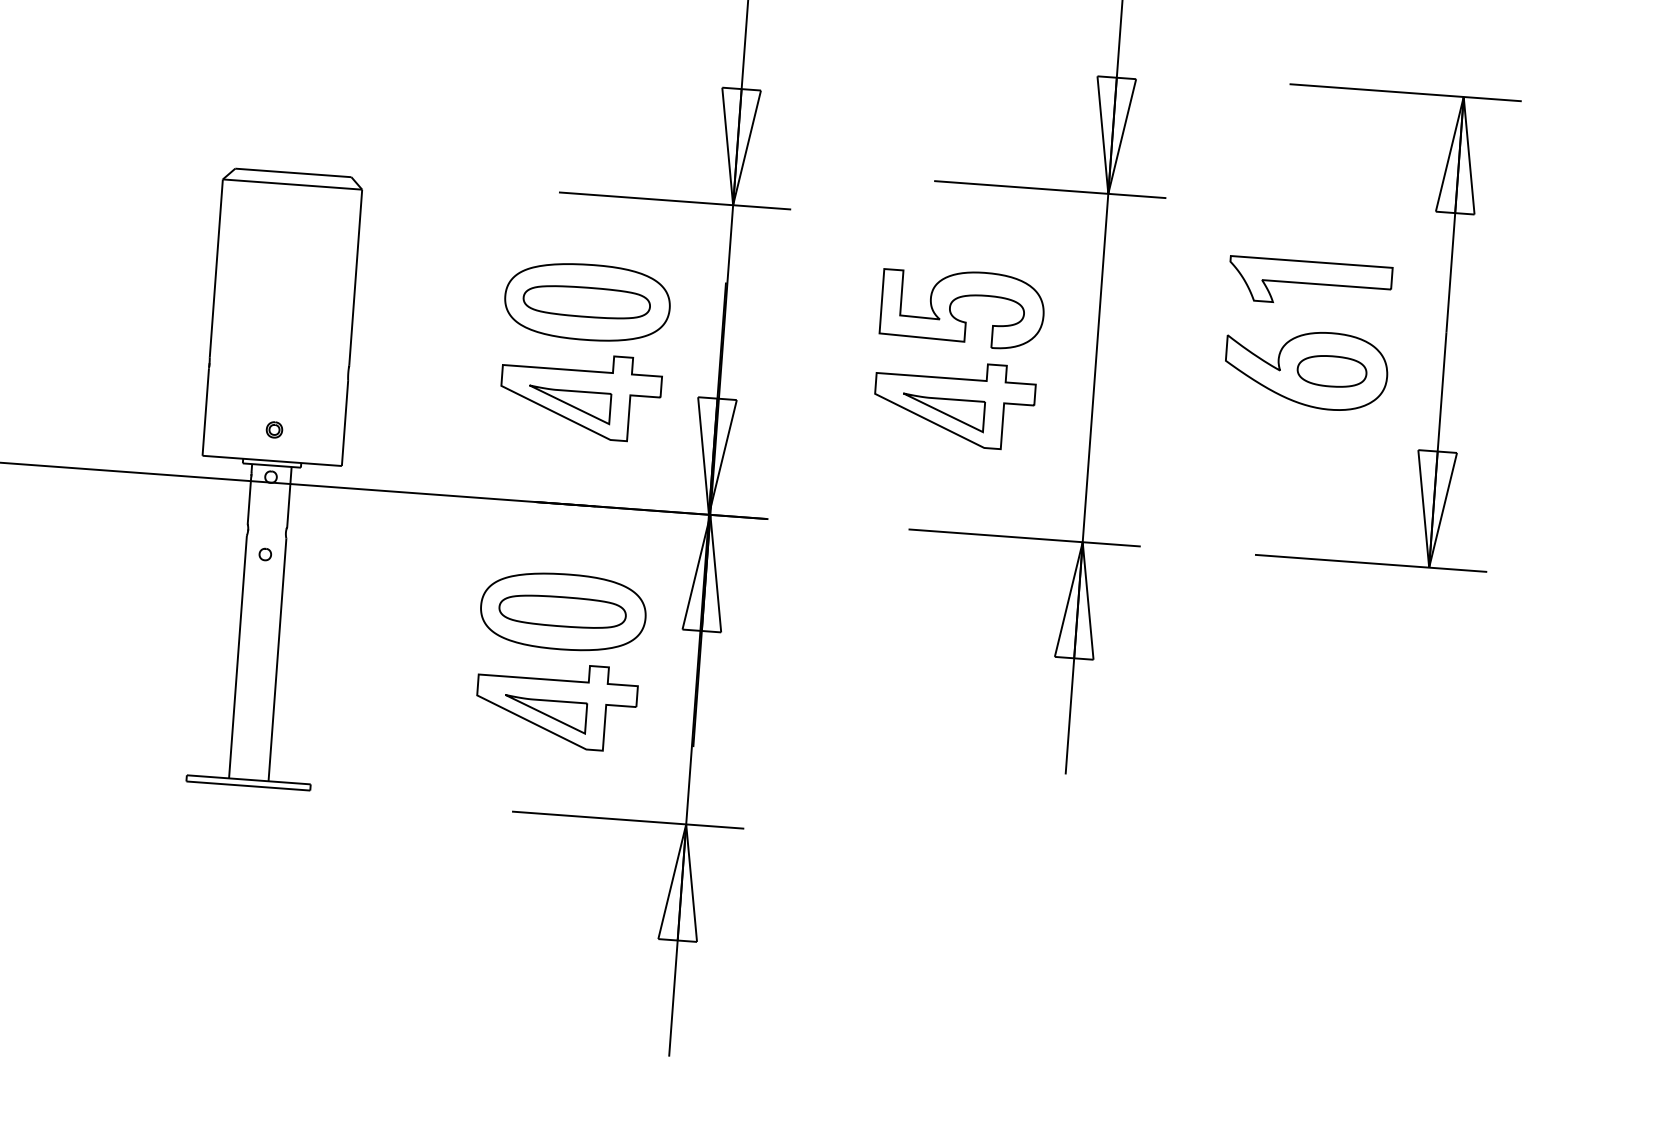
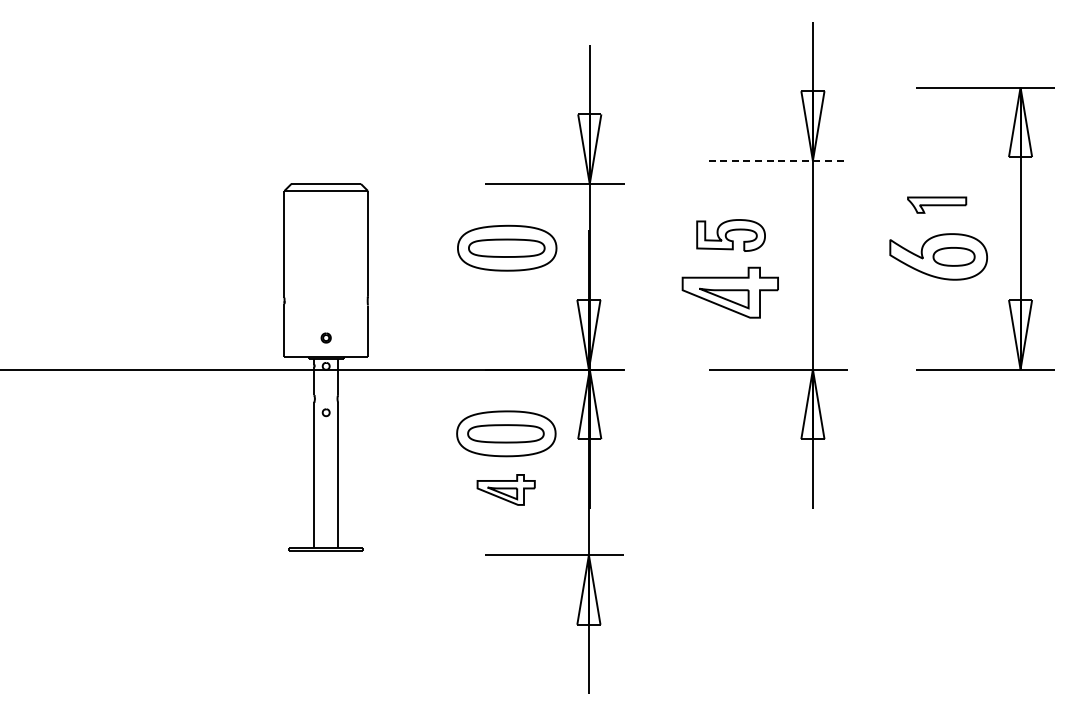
line: (1050, 189) -> (778, 160), solid -> dashed
part: (1309, 281) -> (936, 204), size x0.6
part: (961, 308) -> (730, 235), size x0.7
part: (579, 396) -> (506, 304), removed
part: (555, 704) -> (505, 489), size x0.6

